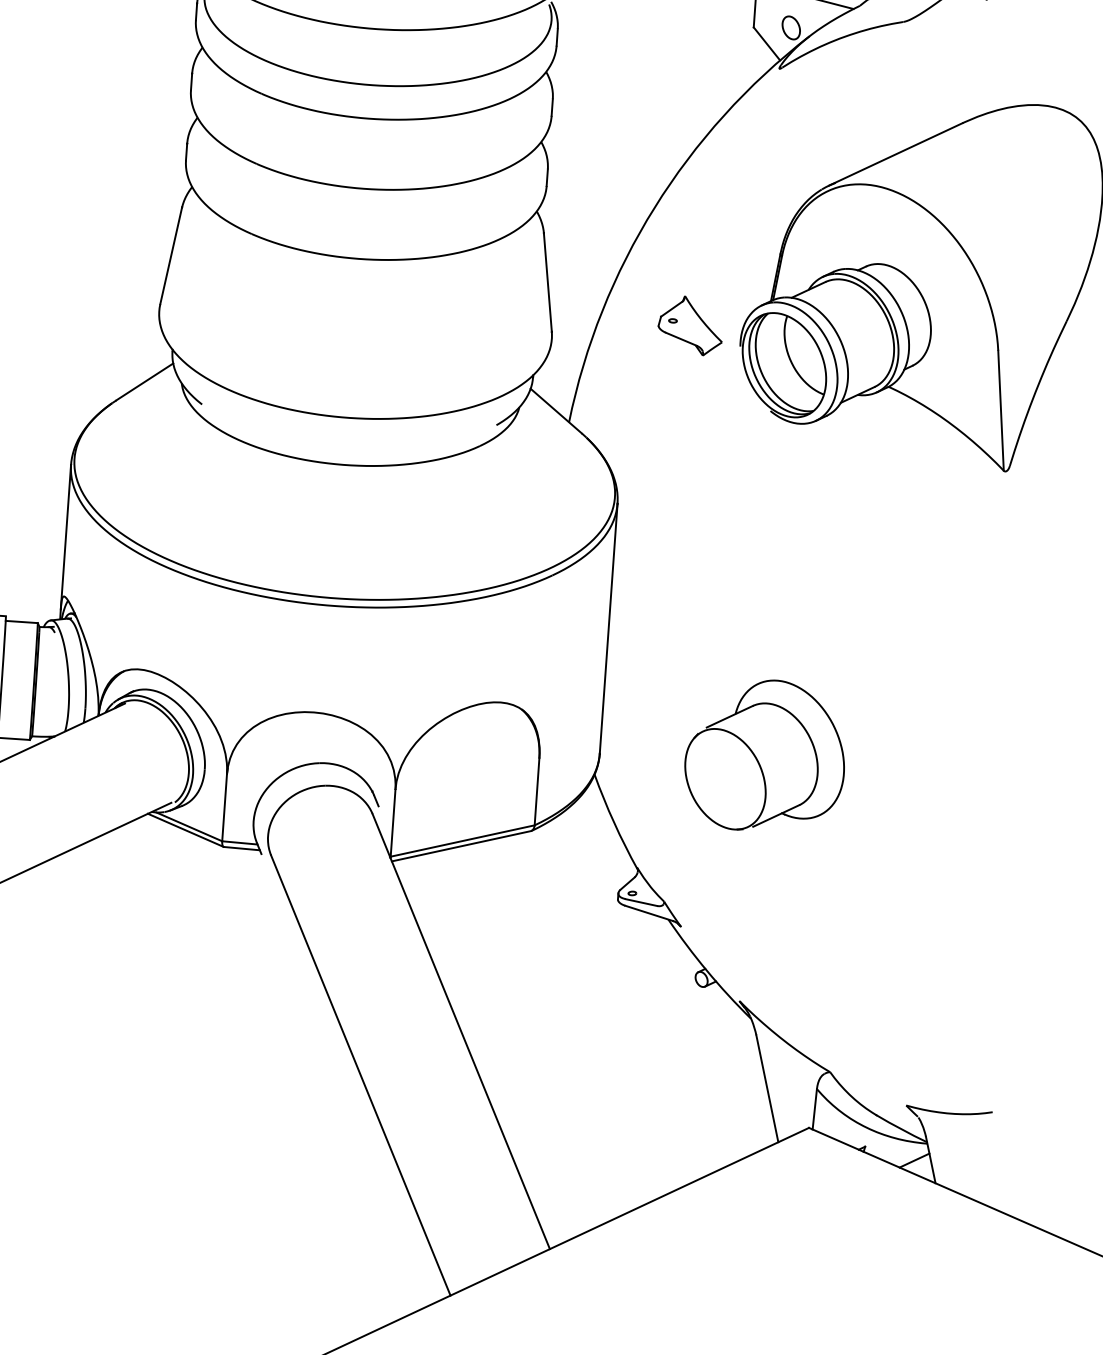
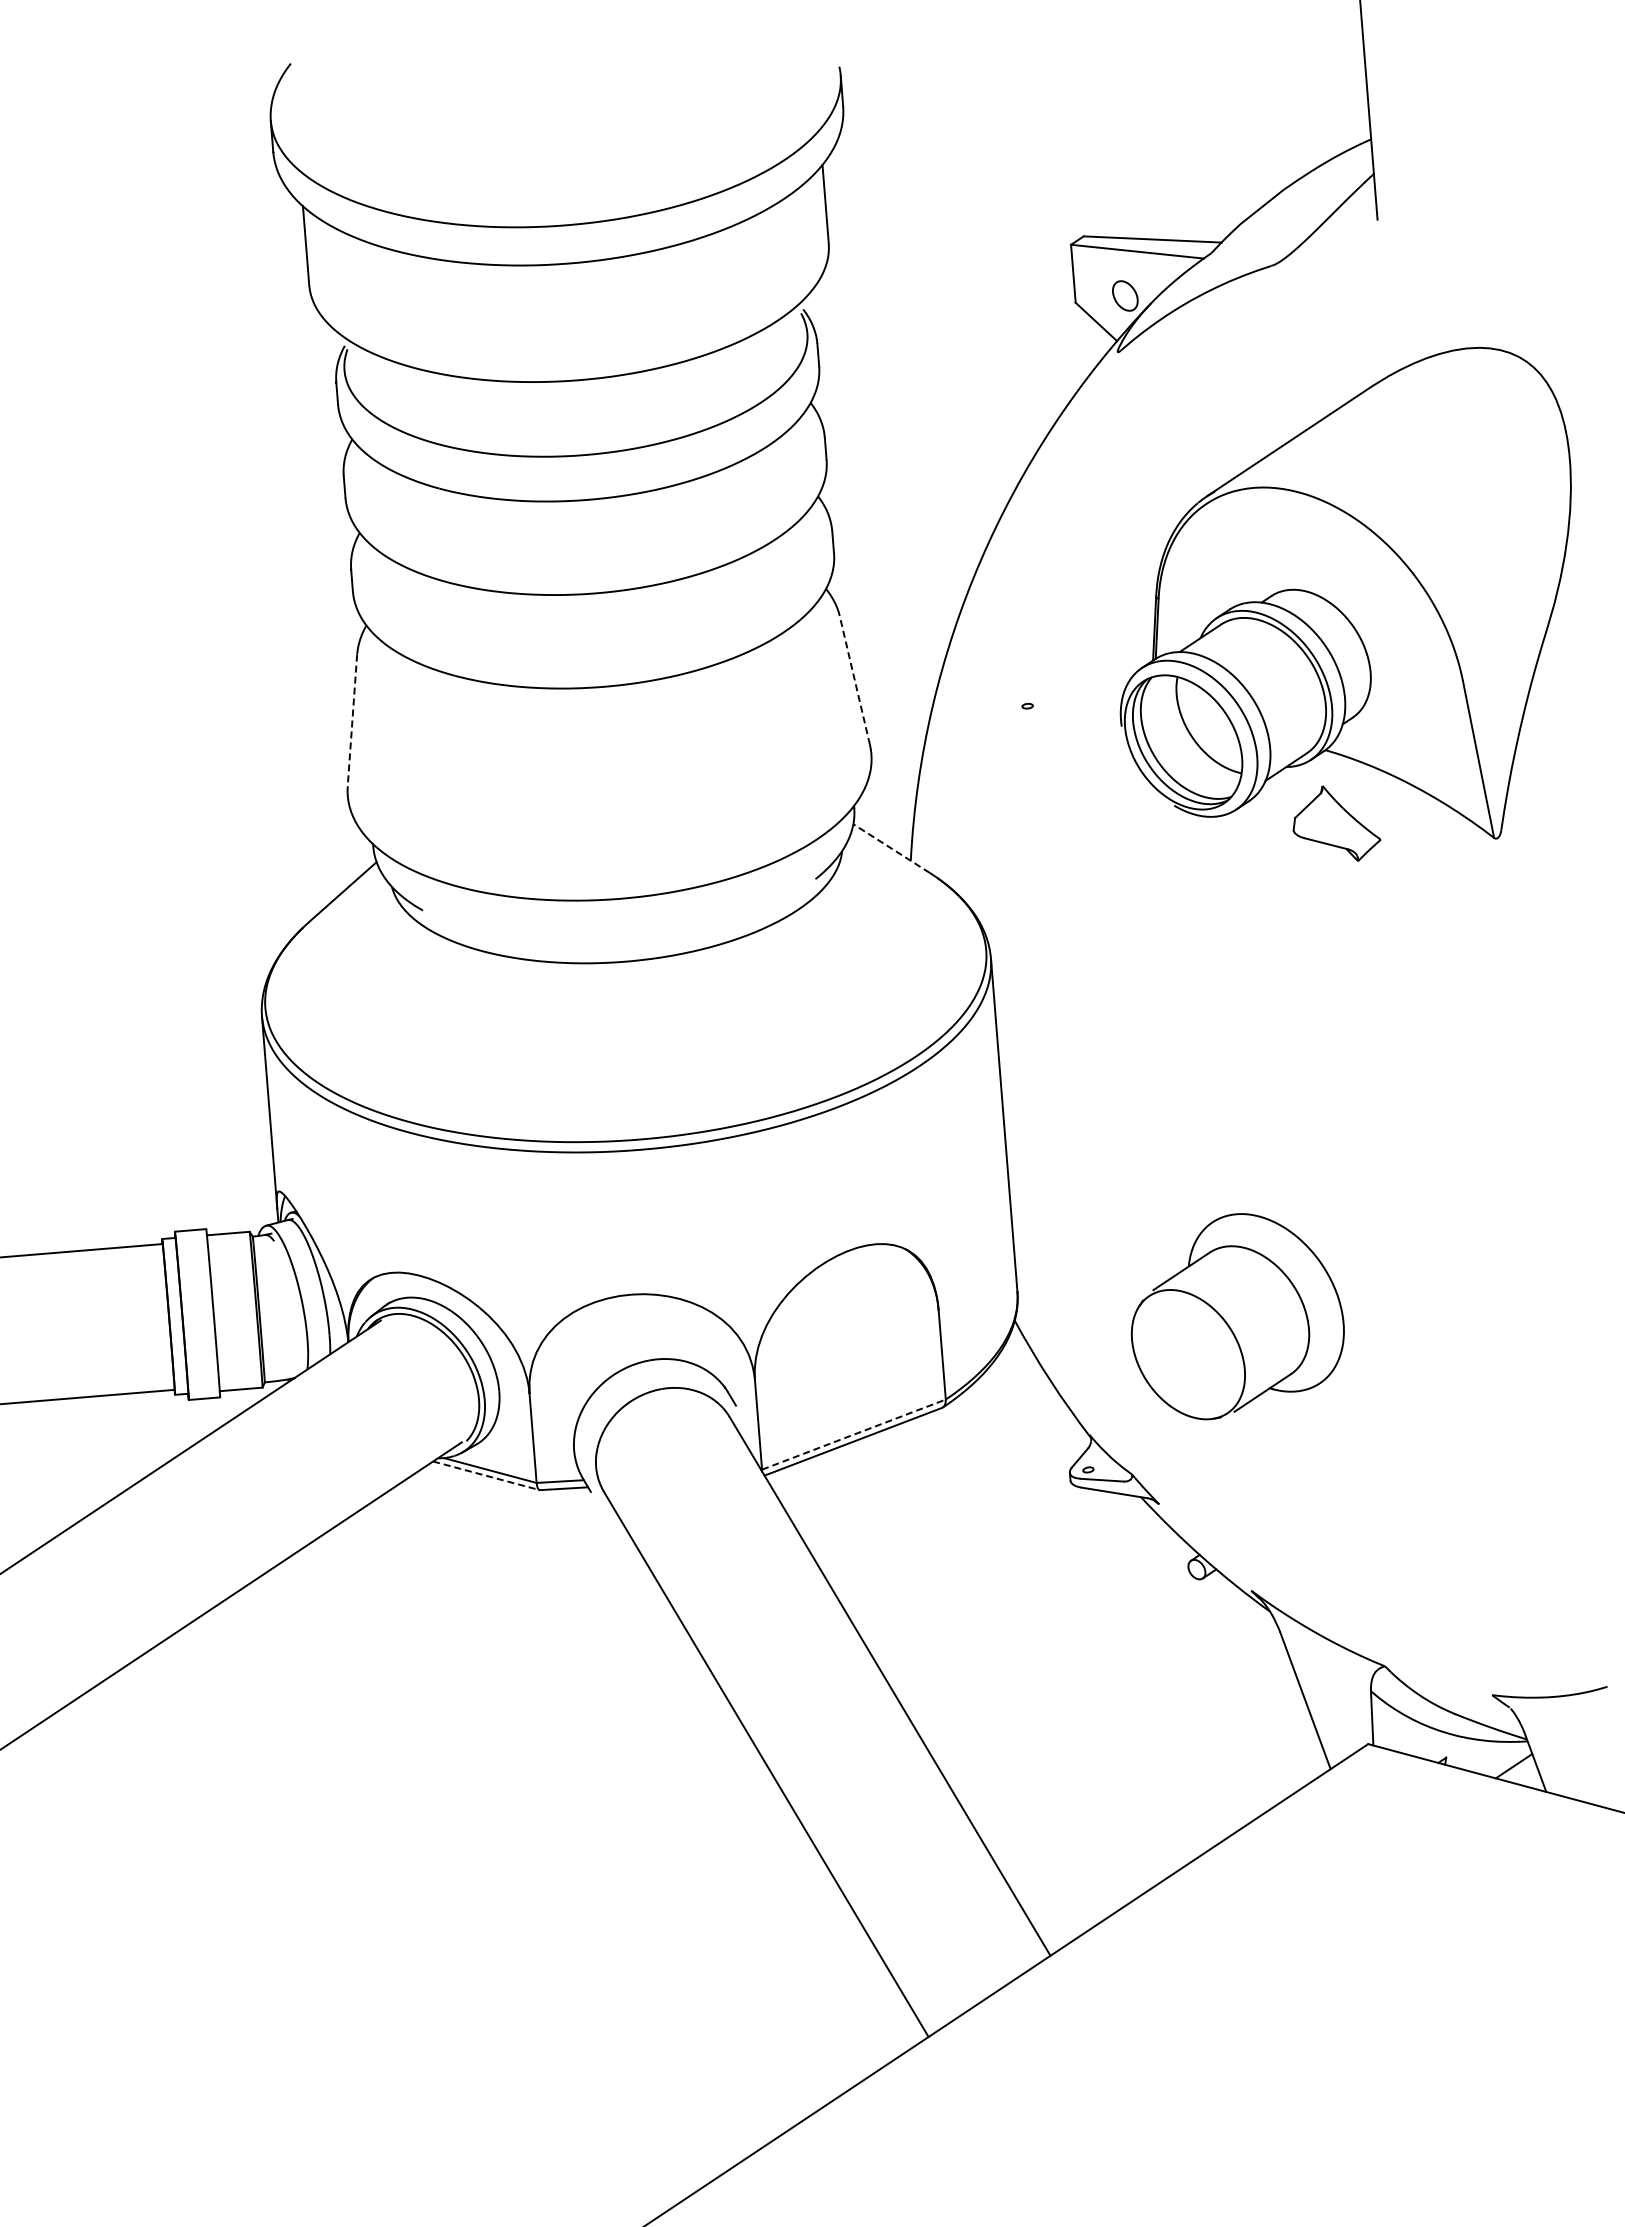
line: (171, 255) -> (352, 720), solid -> dashed
line: (547, 281) -> (854, 679), solid -> dashed
part: (691, 325) -> (1336, 823), moved
line: (556, 411) -> (891, 848), solid -> dashed
part: (766, 756) -> (1237, 1316), moved
line: (185, 830) -> (486, 1475), solid -> dashed
line: (463, 840) -> (854, 1434), solid -> dashed

